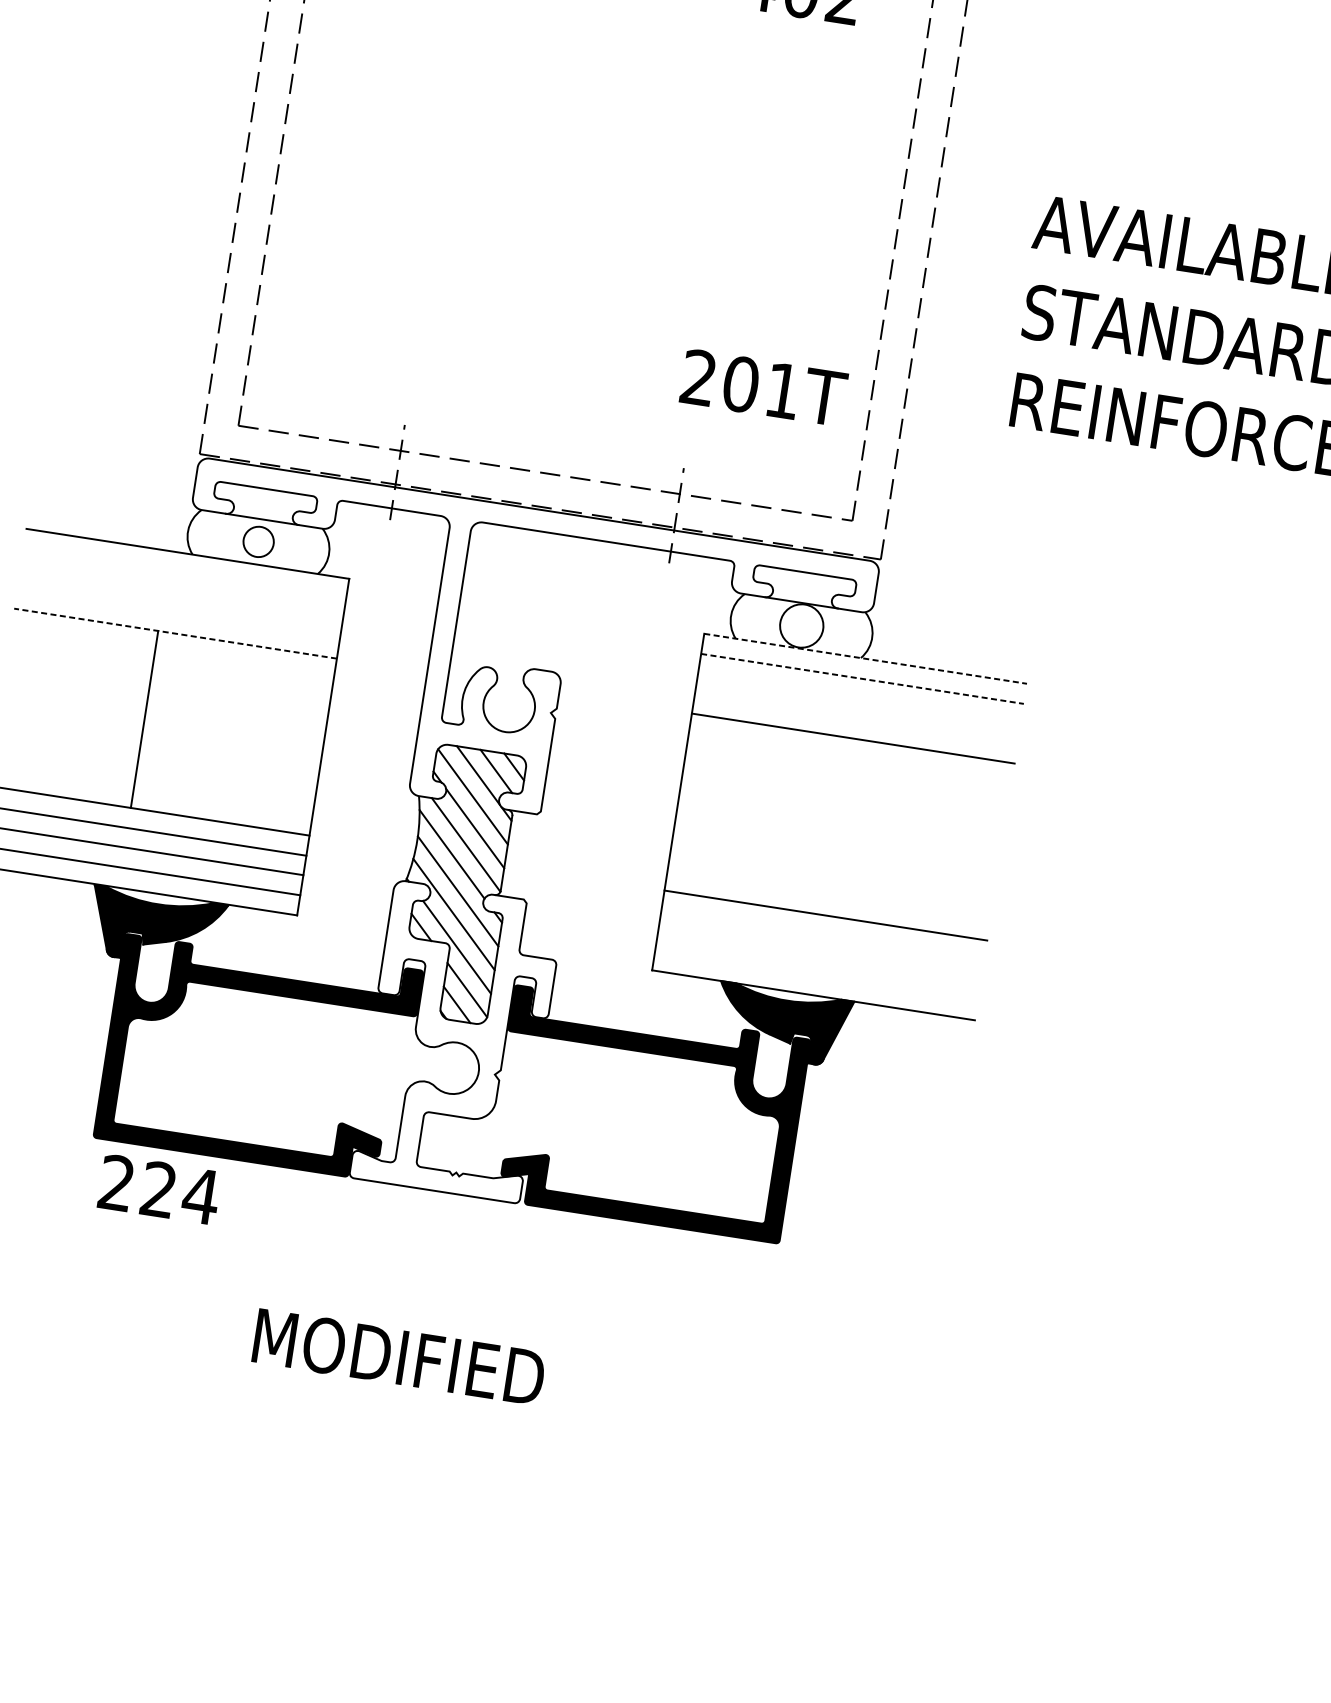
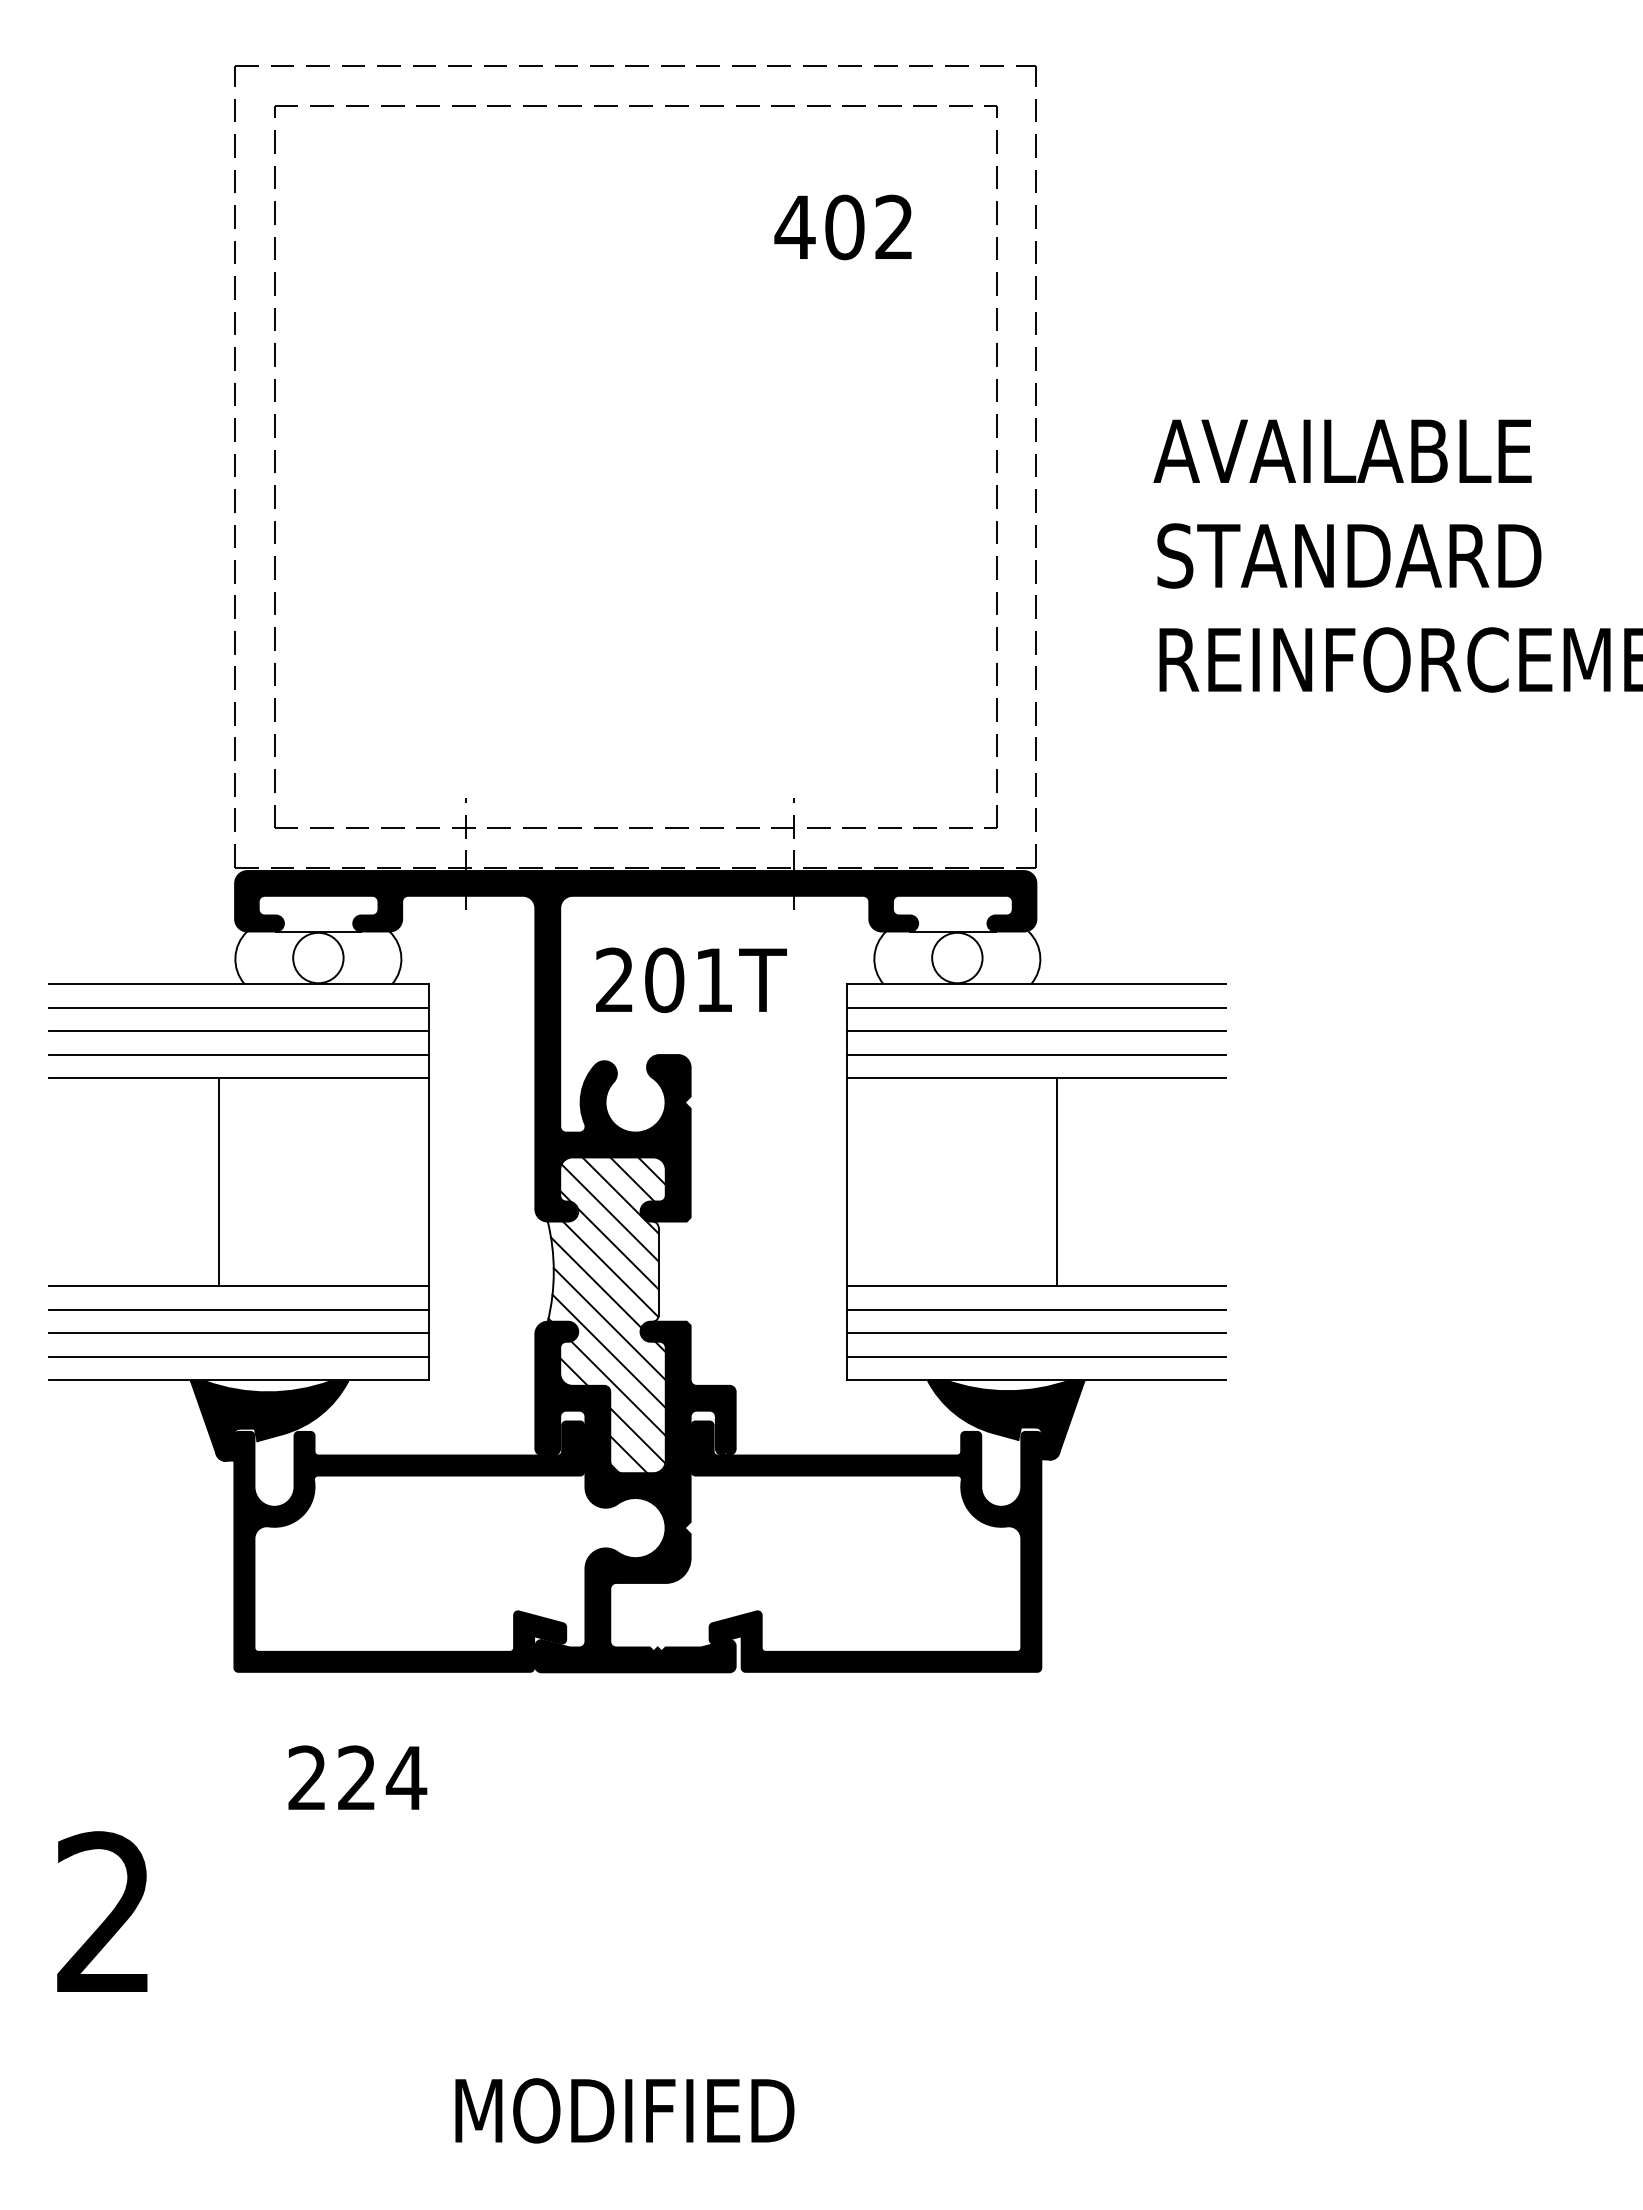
text: (764, 387) -> (691, 979), moved
circle: (258, 541) -> (318, 957), size x1.43
line: (184, 574) -> (239, 1008), added
line: (182, 593) -> (239, 1030), added
line: (178, 613) -> (239, 1054), added
line: (175, 633) -> (239, 1078), dashed -> solid
fill: (516, 658) -> (635, 1046), added
line: (865, 658) -> (1036, 984), dashed -> solid
line: (862, 679) -> (1036, 1008), dashed -> solid
line: (859, 698) -> (1036, 1030), added
line: (856, 718) -> (1036, 1054), added
line: (856, 829) -> (1056, 1182), added
line: (822, 936) -> (1036, 1310), added
line: (819, 954) -> (1036, 1332), added
line: (816, 975) -> (1036, 1356), added
fill: (457, 1041) -> (635, 1496), added
text: (159, 1189) -> (357, 1777), moved
text: (398, 1356) -> (624, 2110), moved

